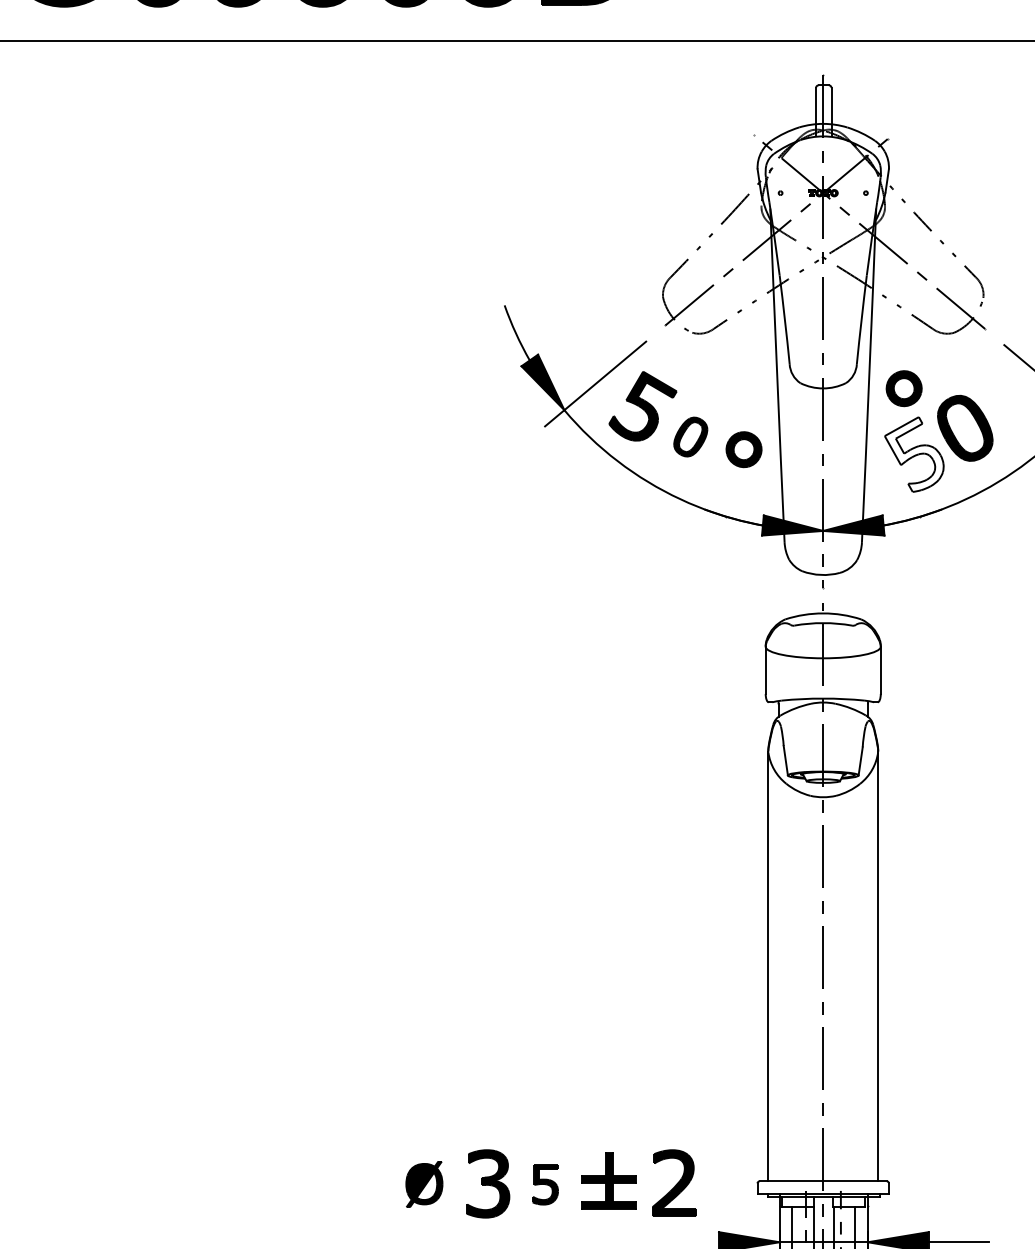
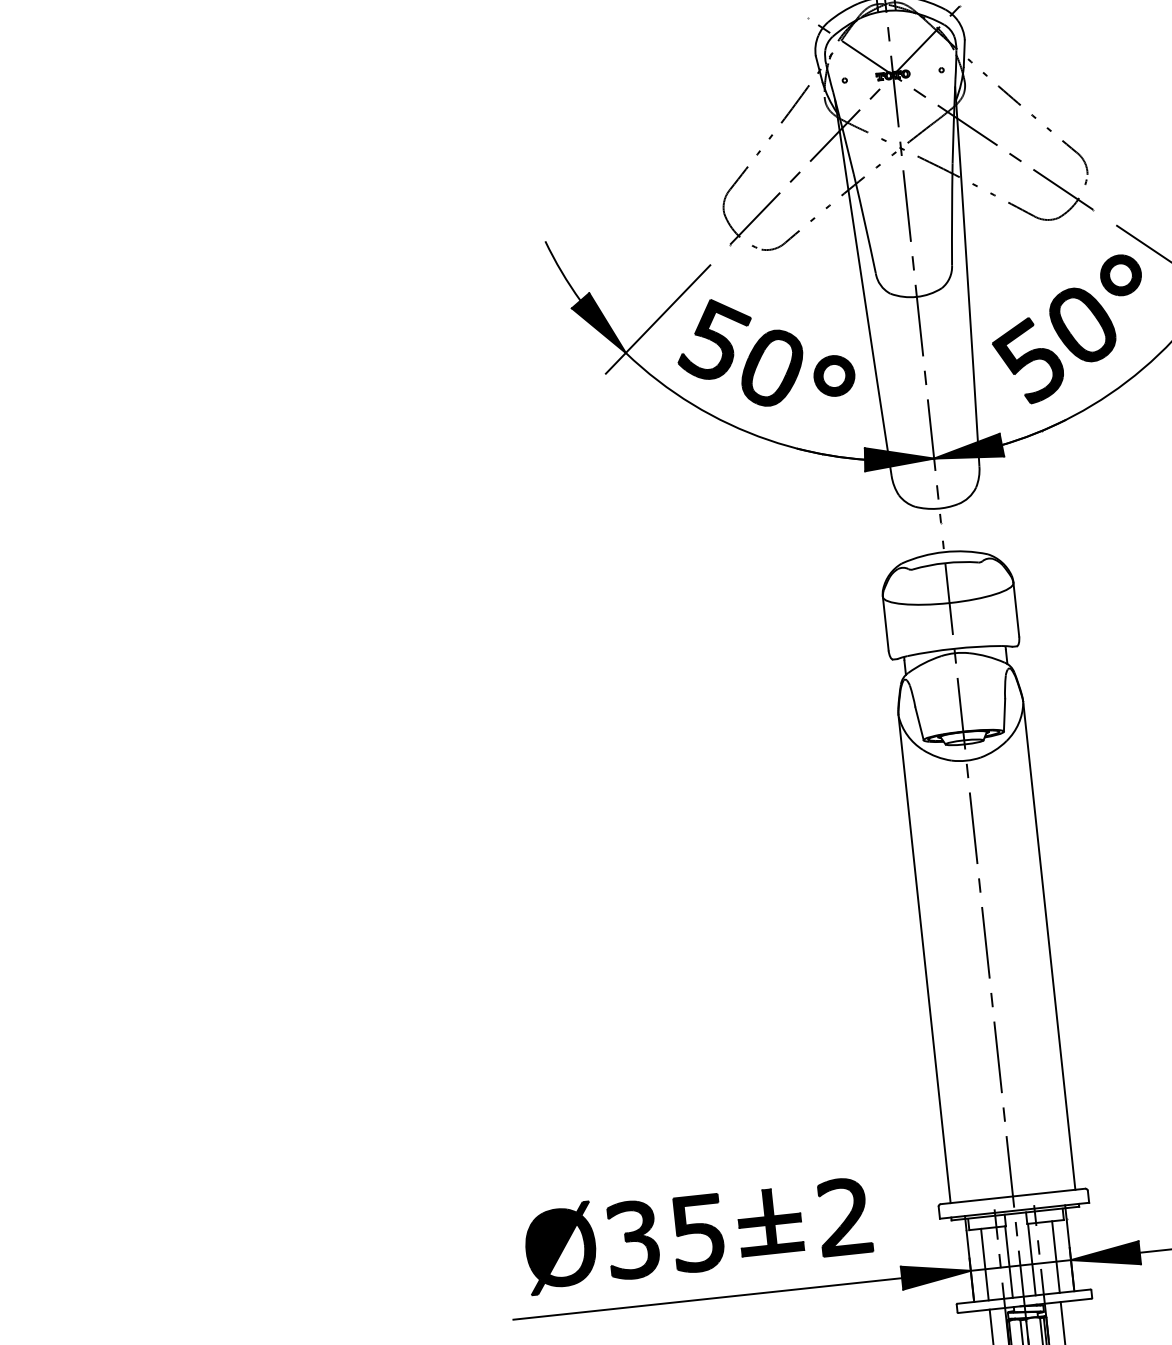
part: (903, 388) -> (1120, 275), moved
part: (690, 436) -> (772, 367), size x1.67
fill: (913, 454) -> (1027, 360), added
part: (424, 1184) -> (561, 1248), size x1.67
part: (545, 1184) -> (698, 1233), size x1.67
line: (547, 1242) -> (707, 1299), added

